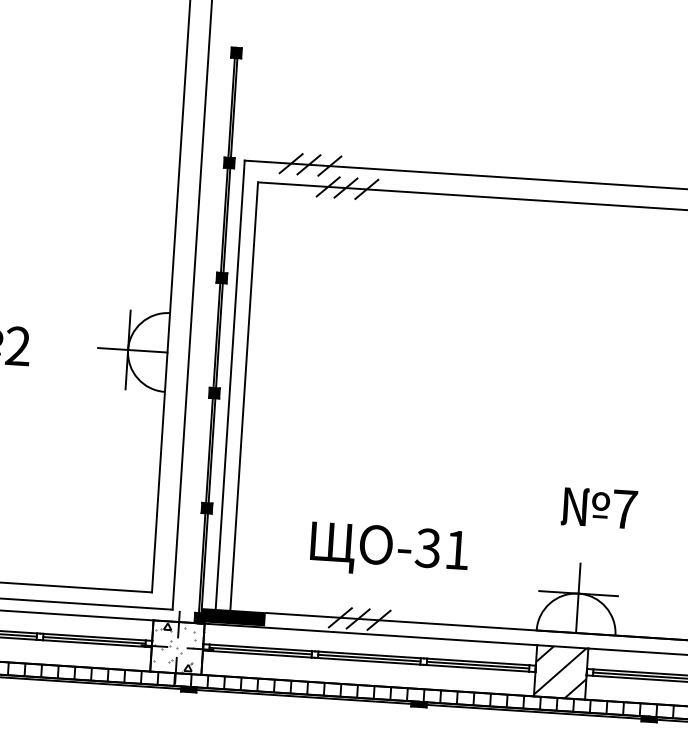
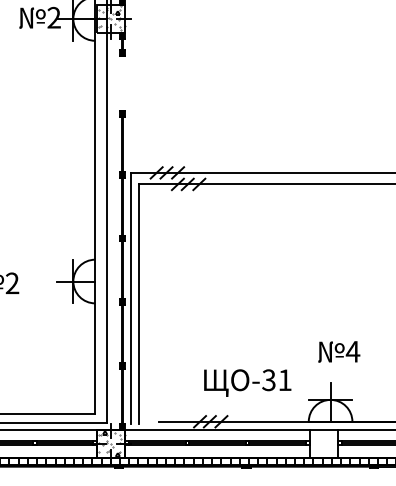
text: (623, 508) -> (352, 351), 7 -> 4
text: (389, 549) -> (247, 382), moved
fill: (232, 617) -> (140, 425), removed
hatch: (560, 671) -> (323, 443), removed

